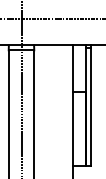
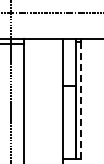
line: (90, 106) -> (80, 100), solid -> dashed

